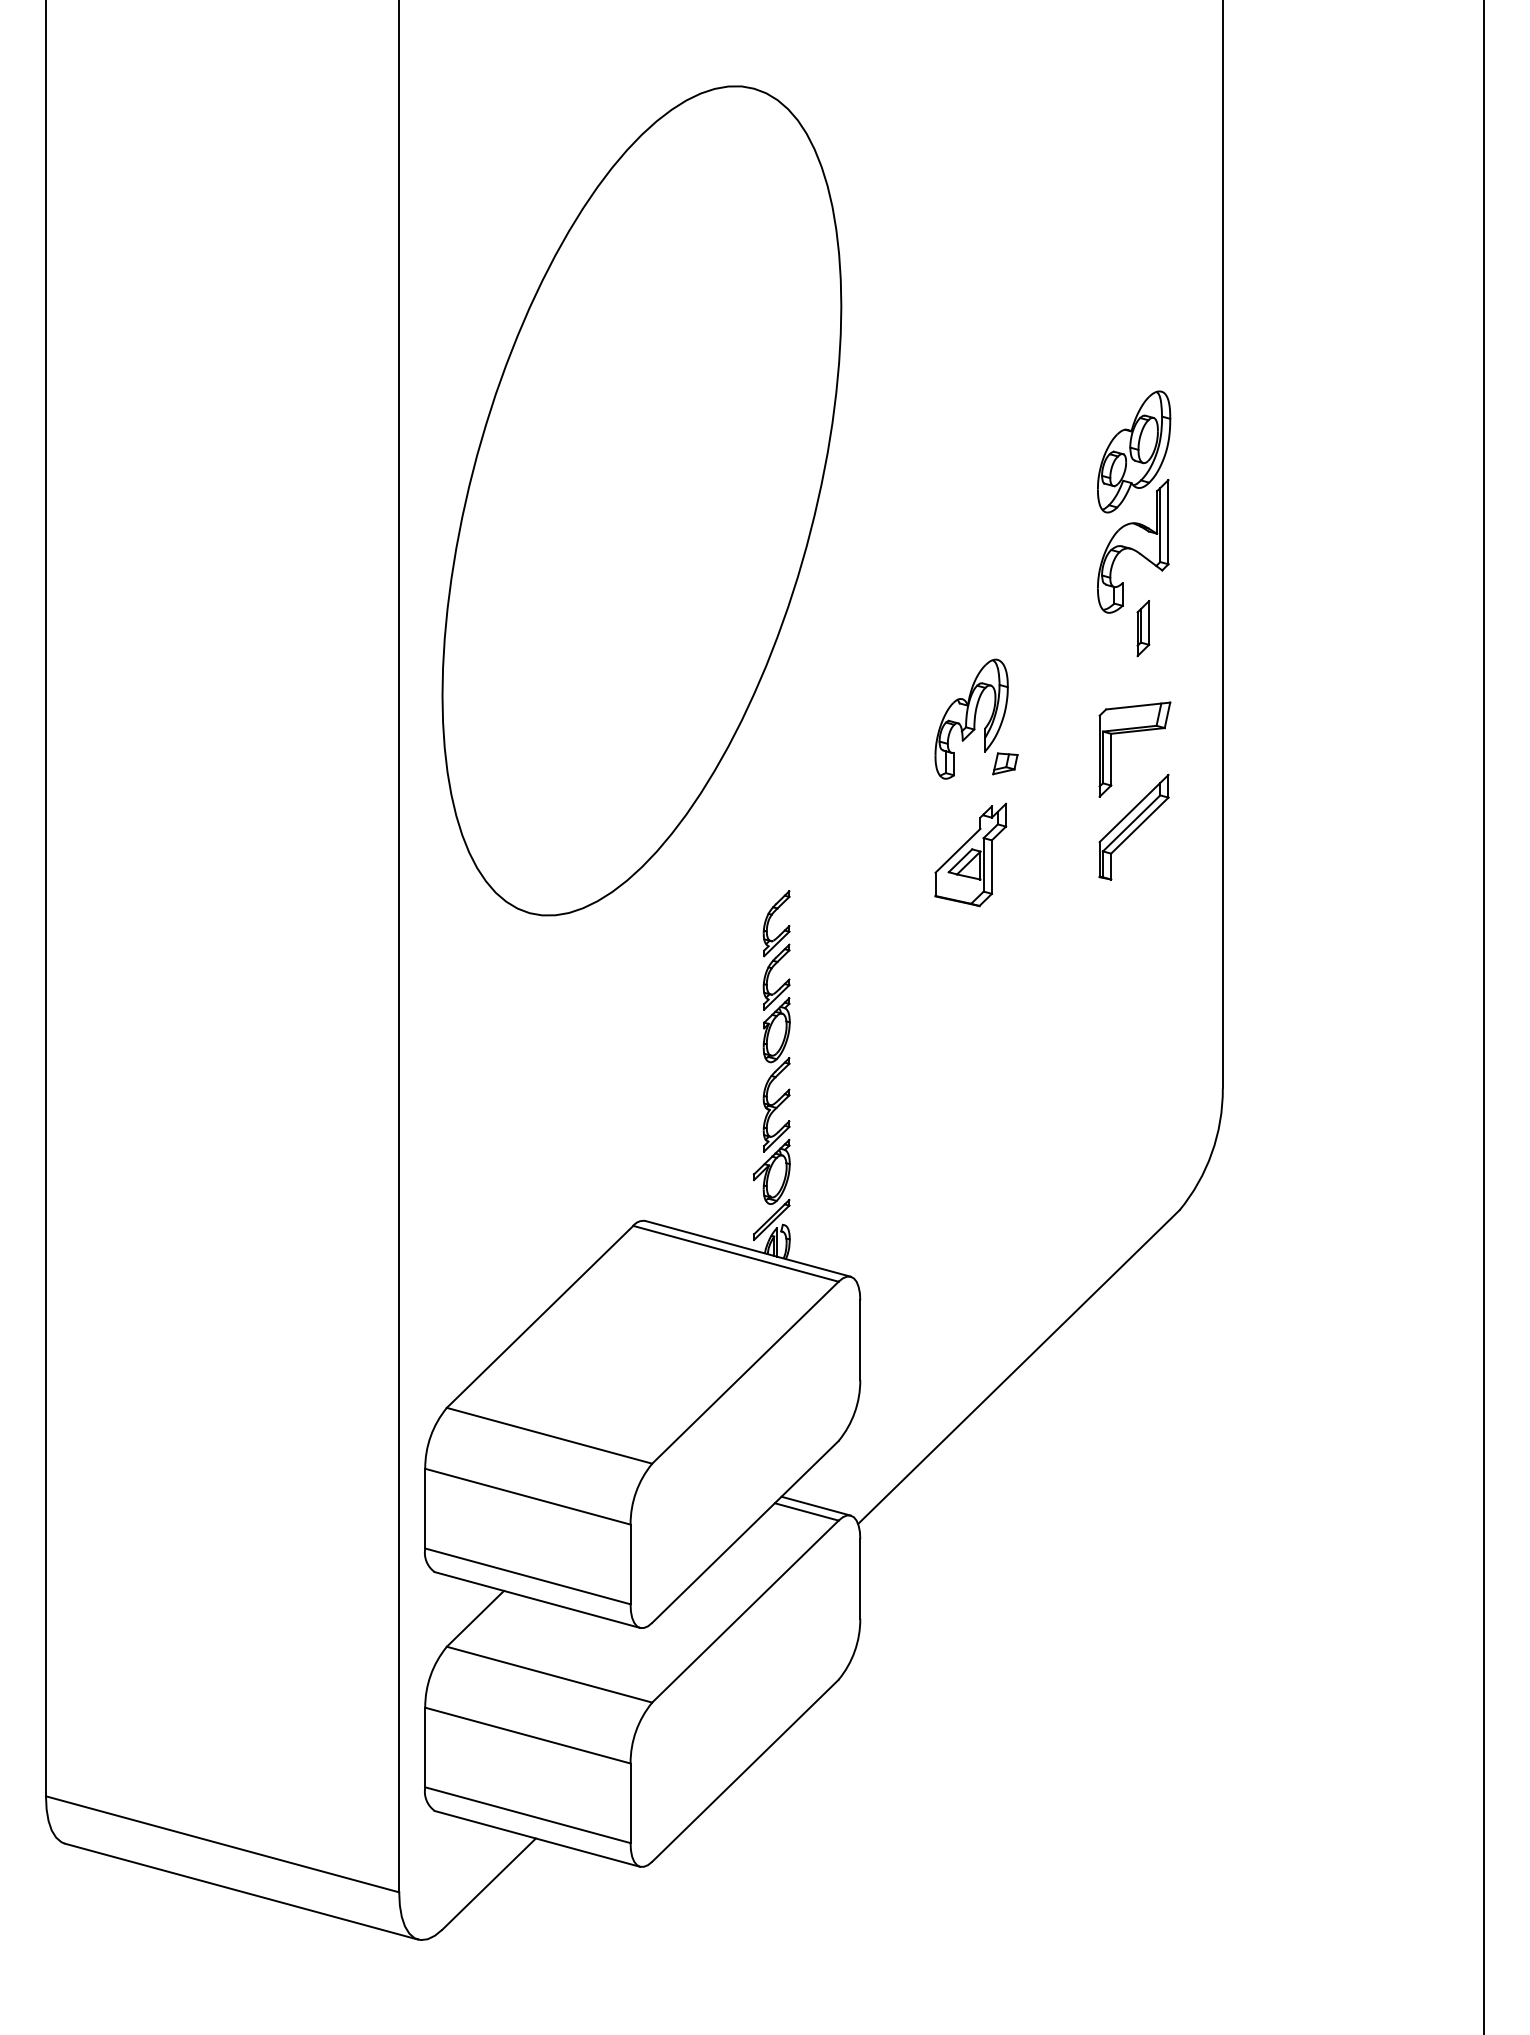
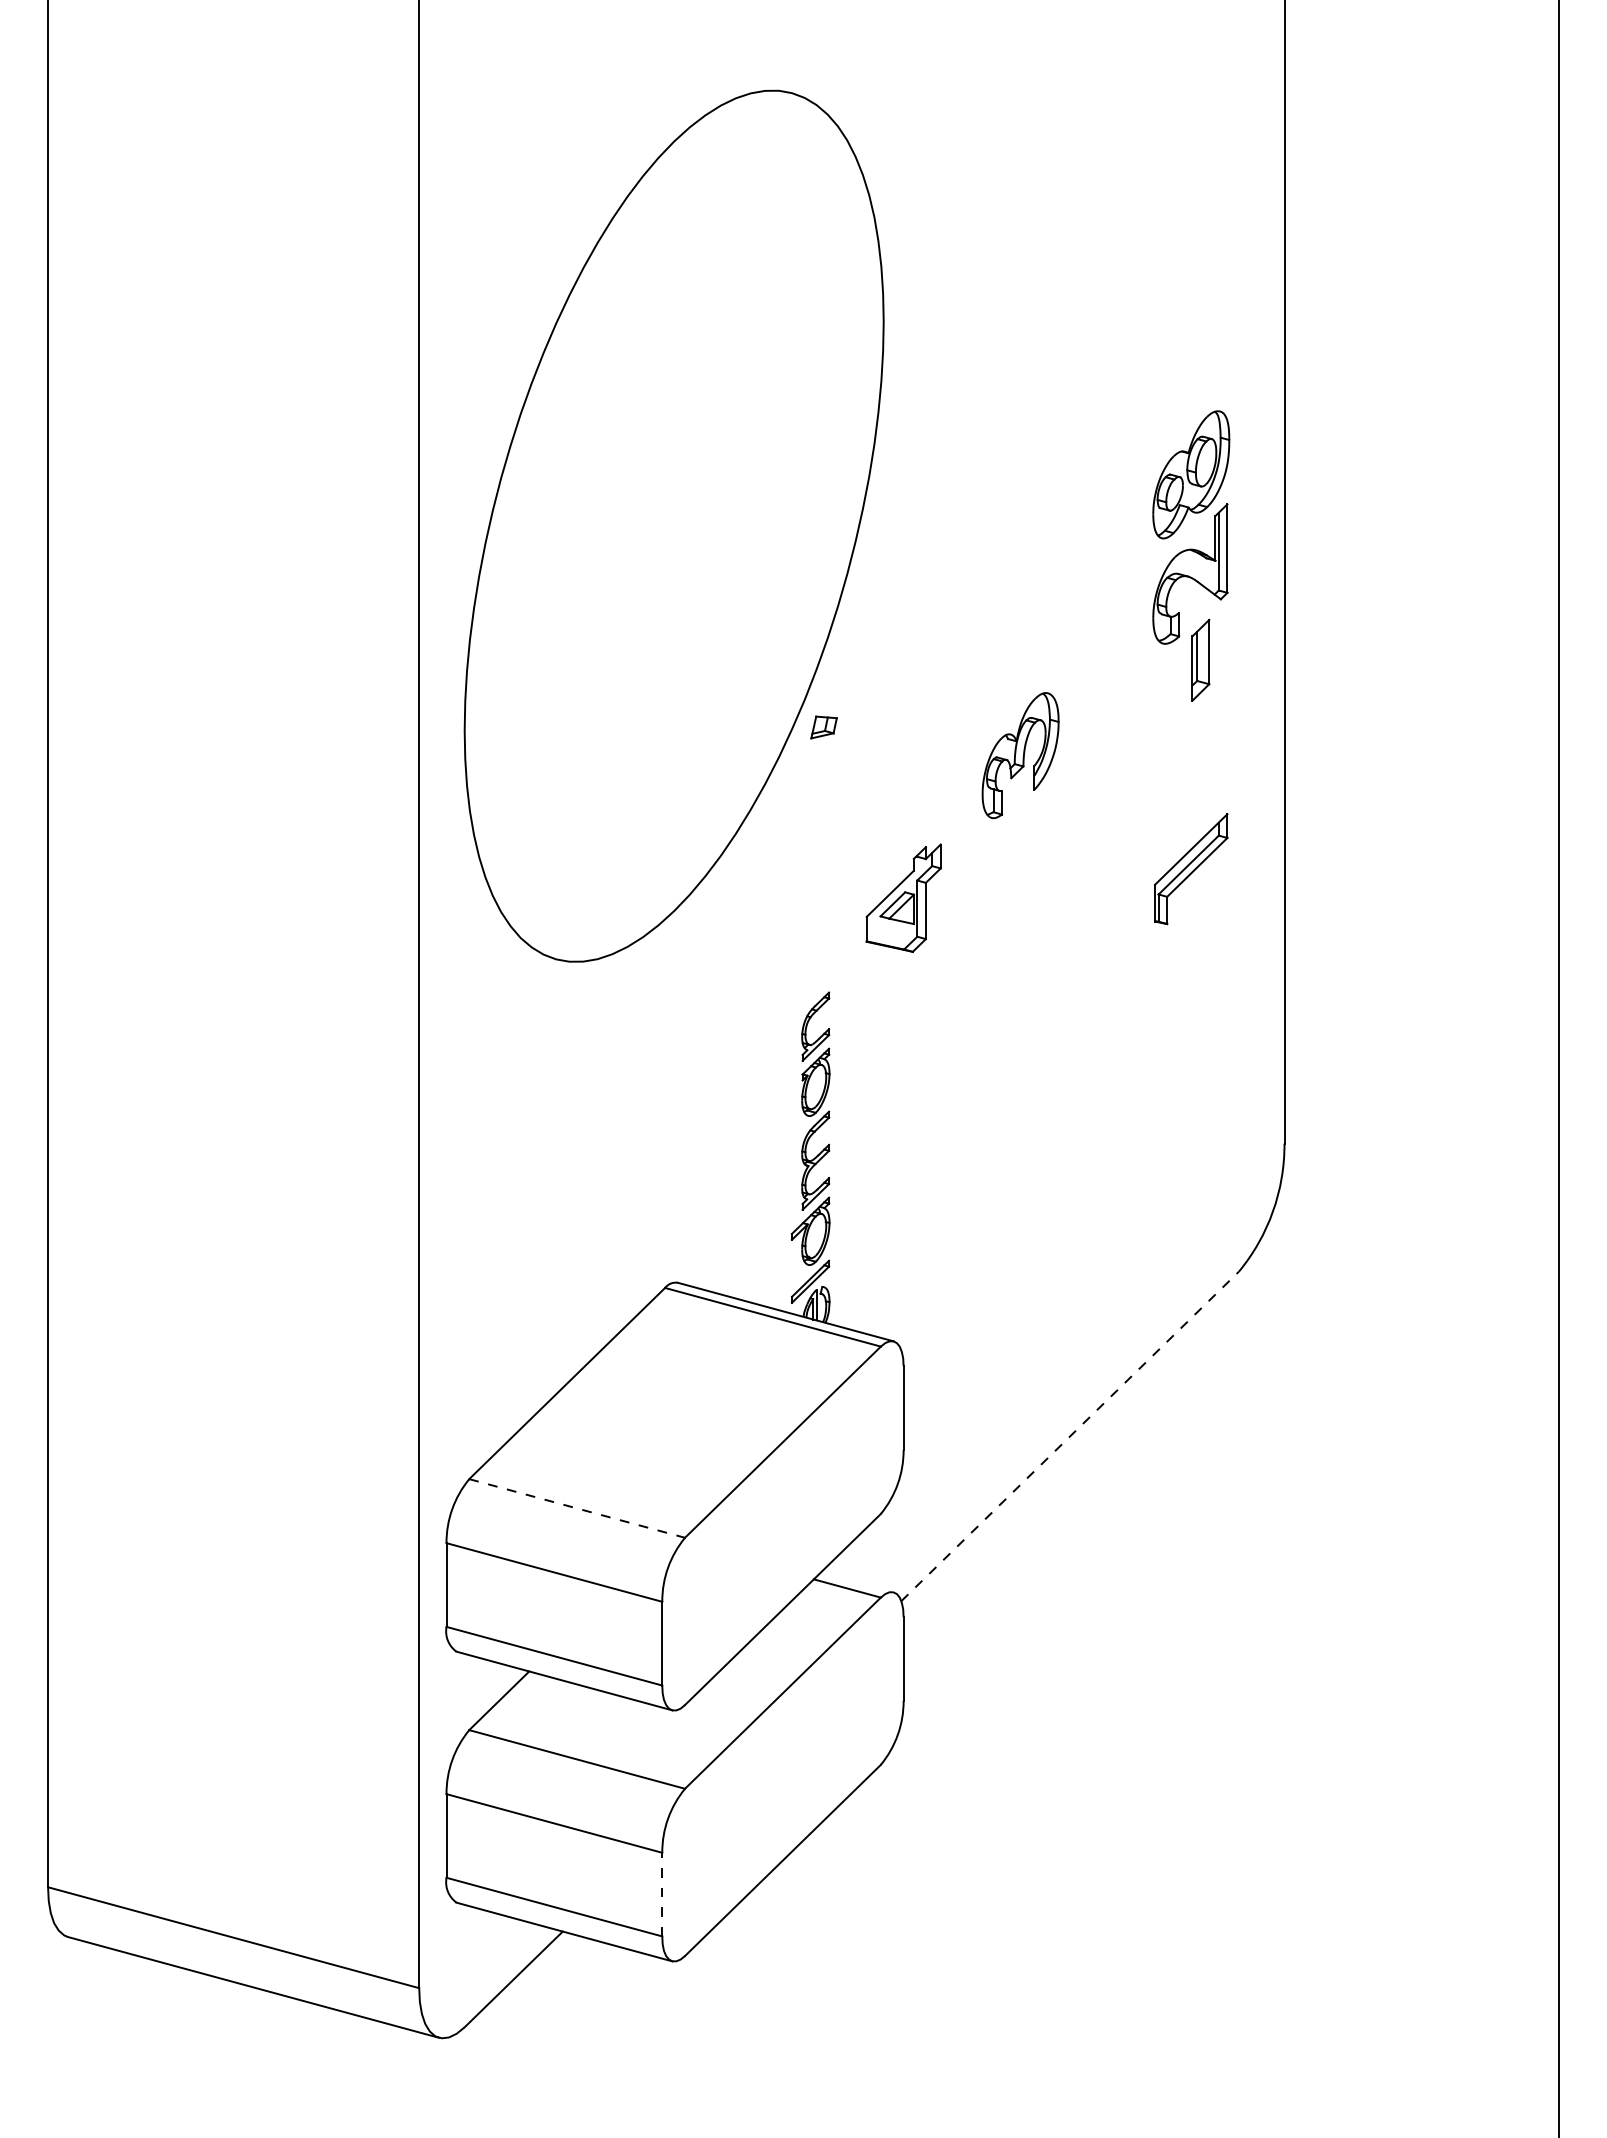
part: (1143, 628) -> (1201, 660), size x1.4
part: (1135, 732) -> (1192, 769), removed
part: (1004, 763) -> (823, 727), moved
part: (970, 854) -> (903, 897), moved
part: (769, 920) -> (808, 967), removed
line: (1019, 1367) -> (1070, 1436), solid -> dashed
line: (549, 1435) -> (577, 1508), solid -> dashed
line: (815, 1506) -> (856, 1582), removed
line: (630, 1803) -> (662, 1894), solid -> dashed

